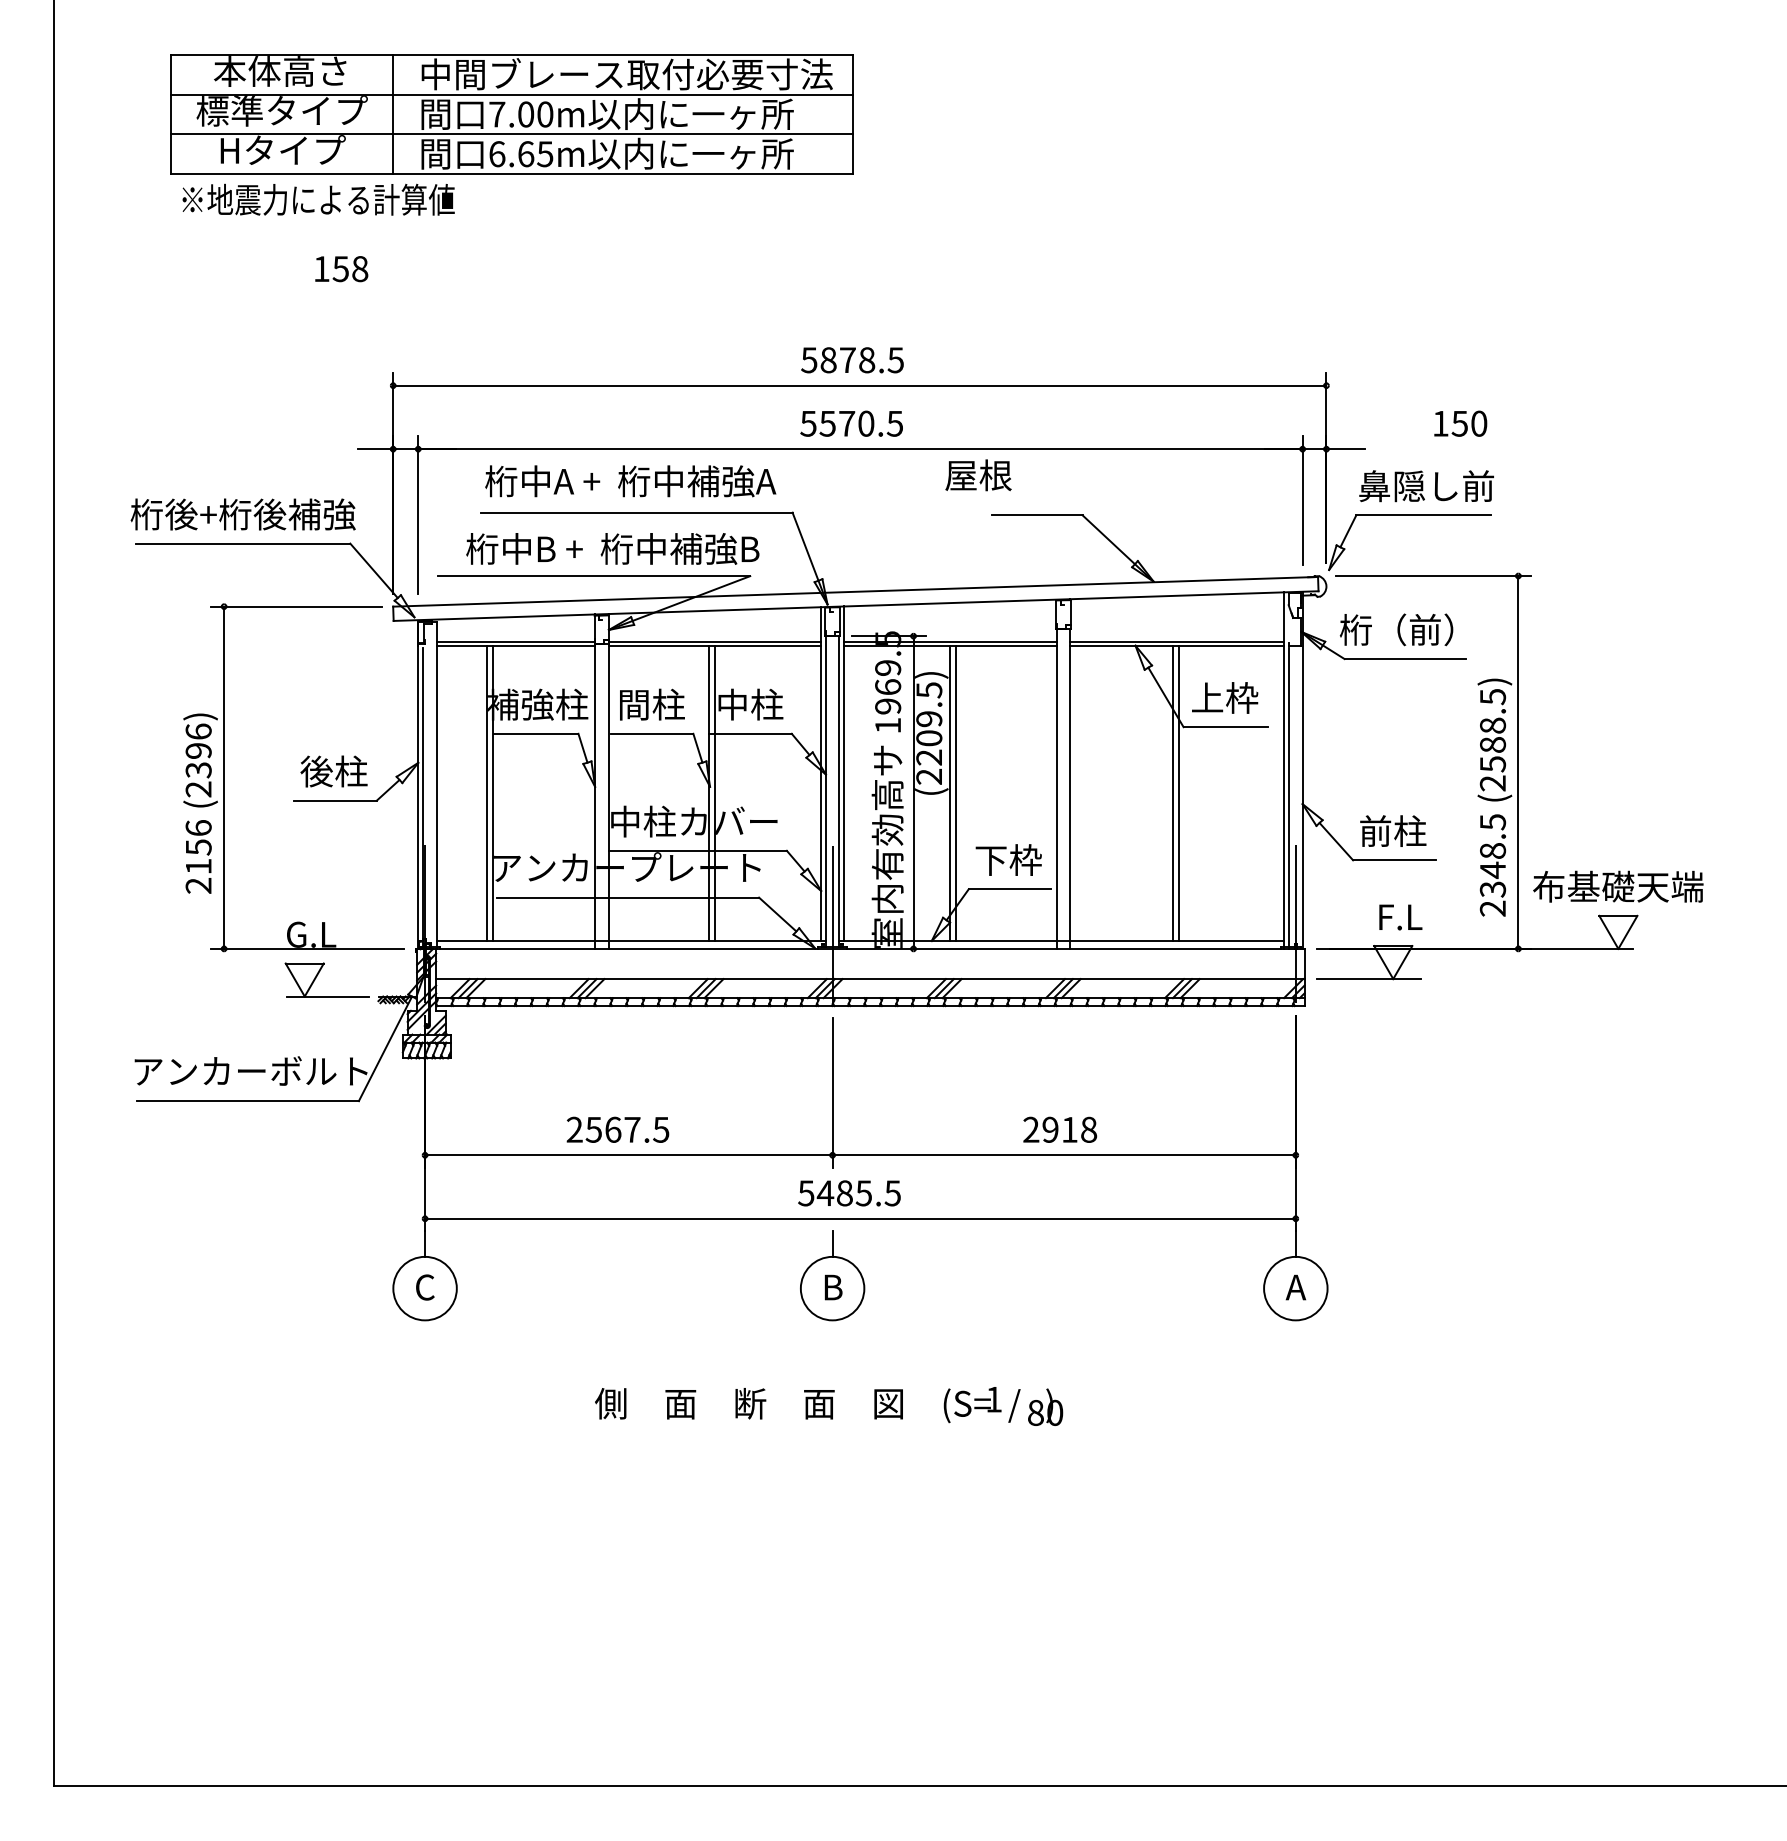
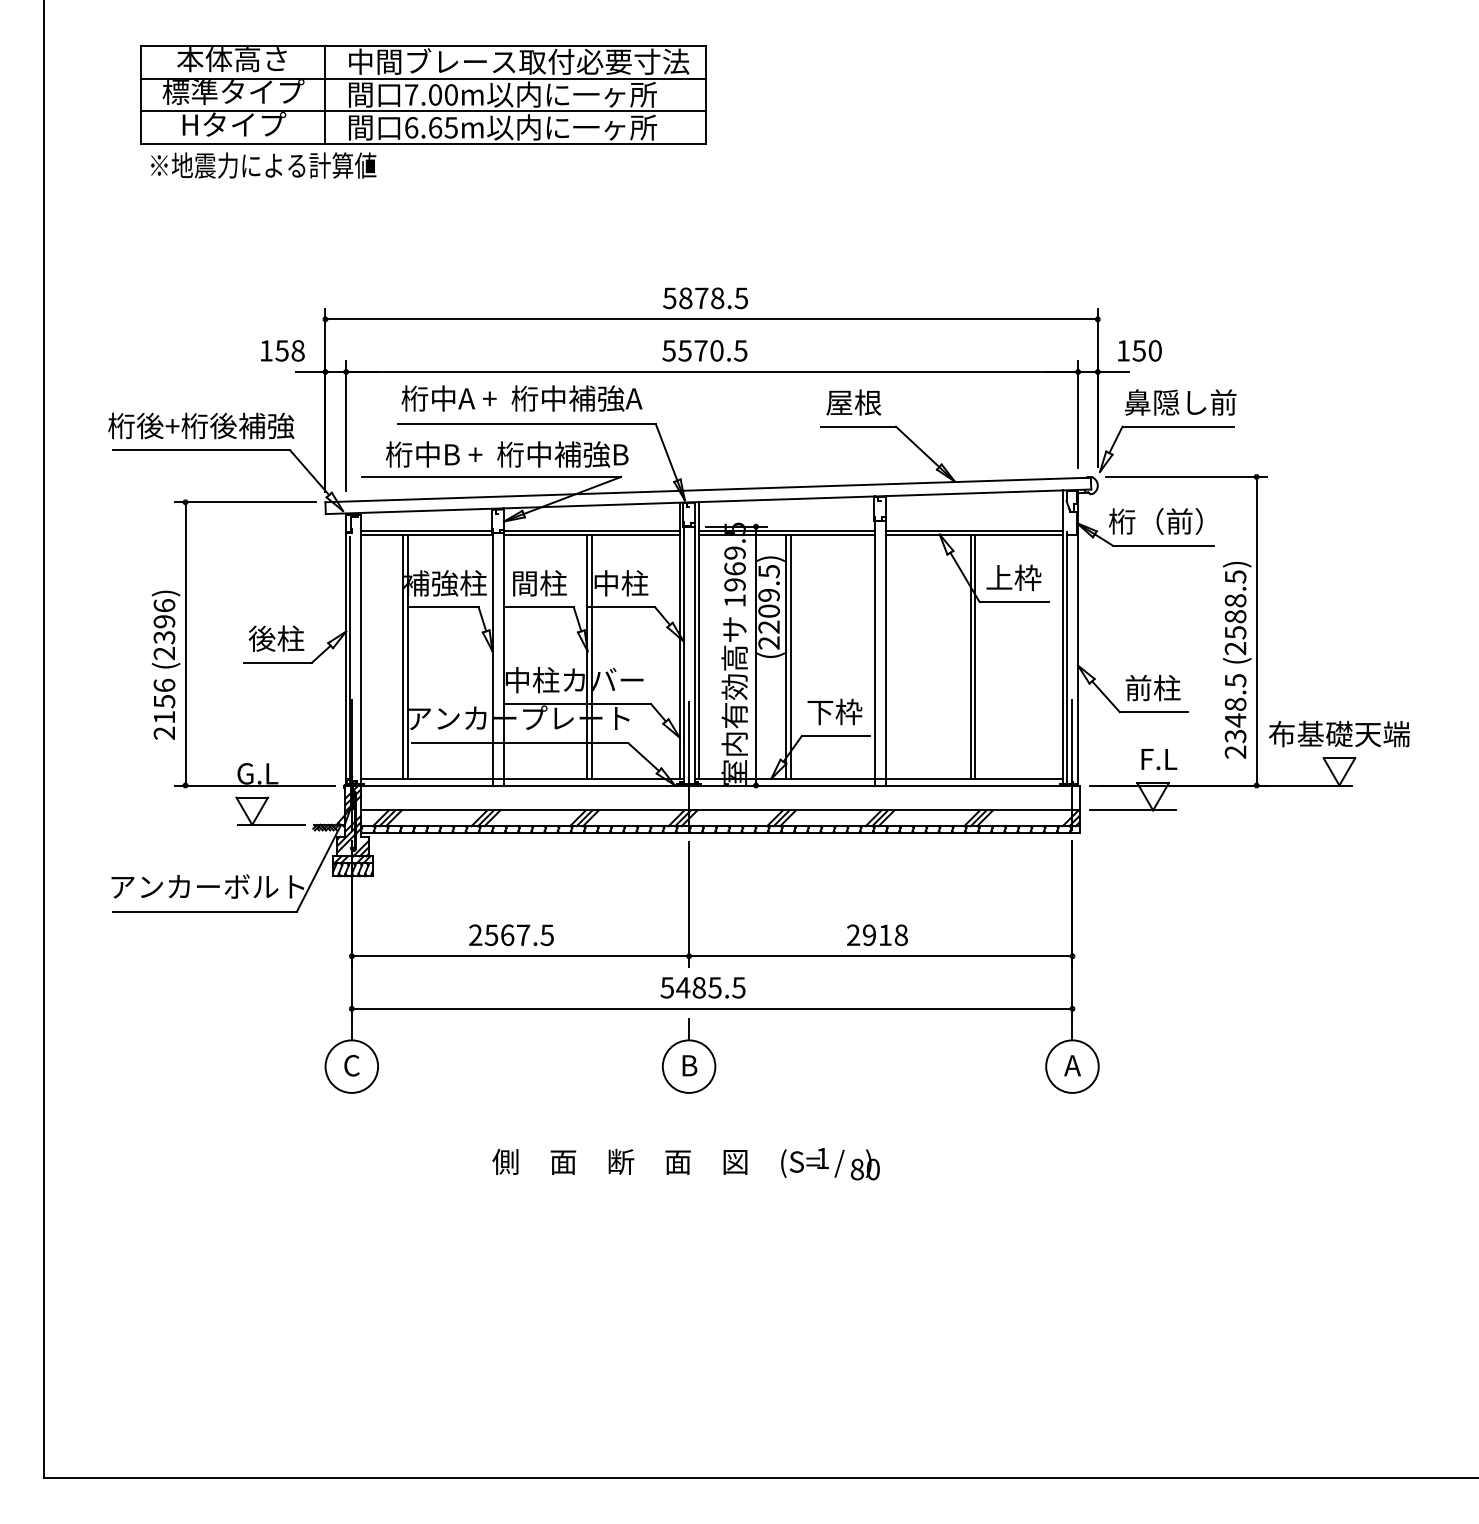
text: (341, 268) -> (282, 350), moved
text: (1460, 423) -> (1139, 350), moved
text: (978, 475) -> (853, 402), moved

